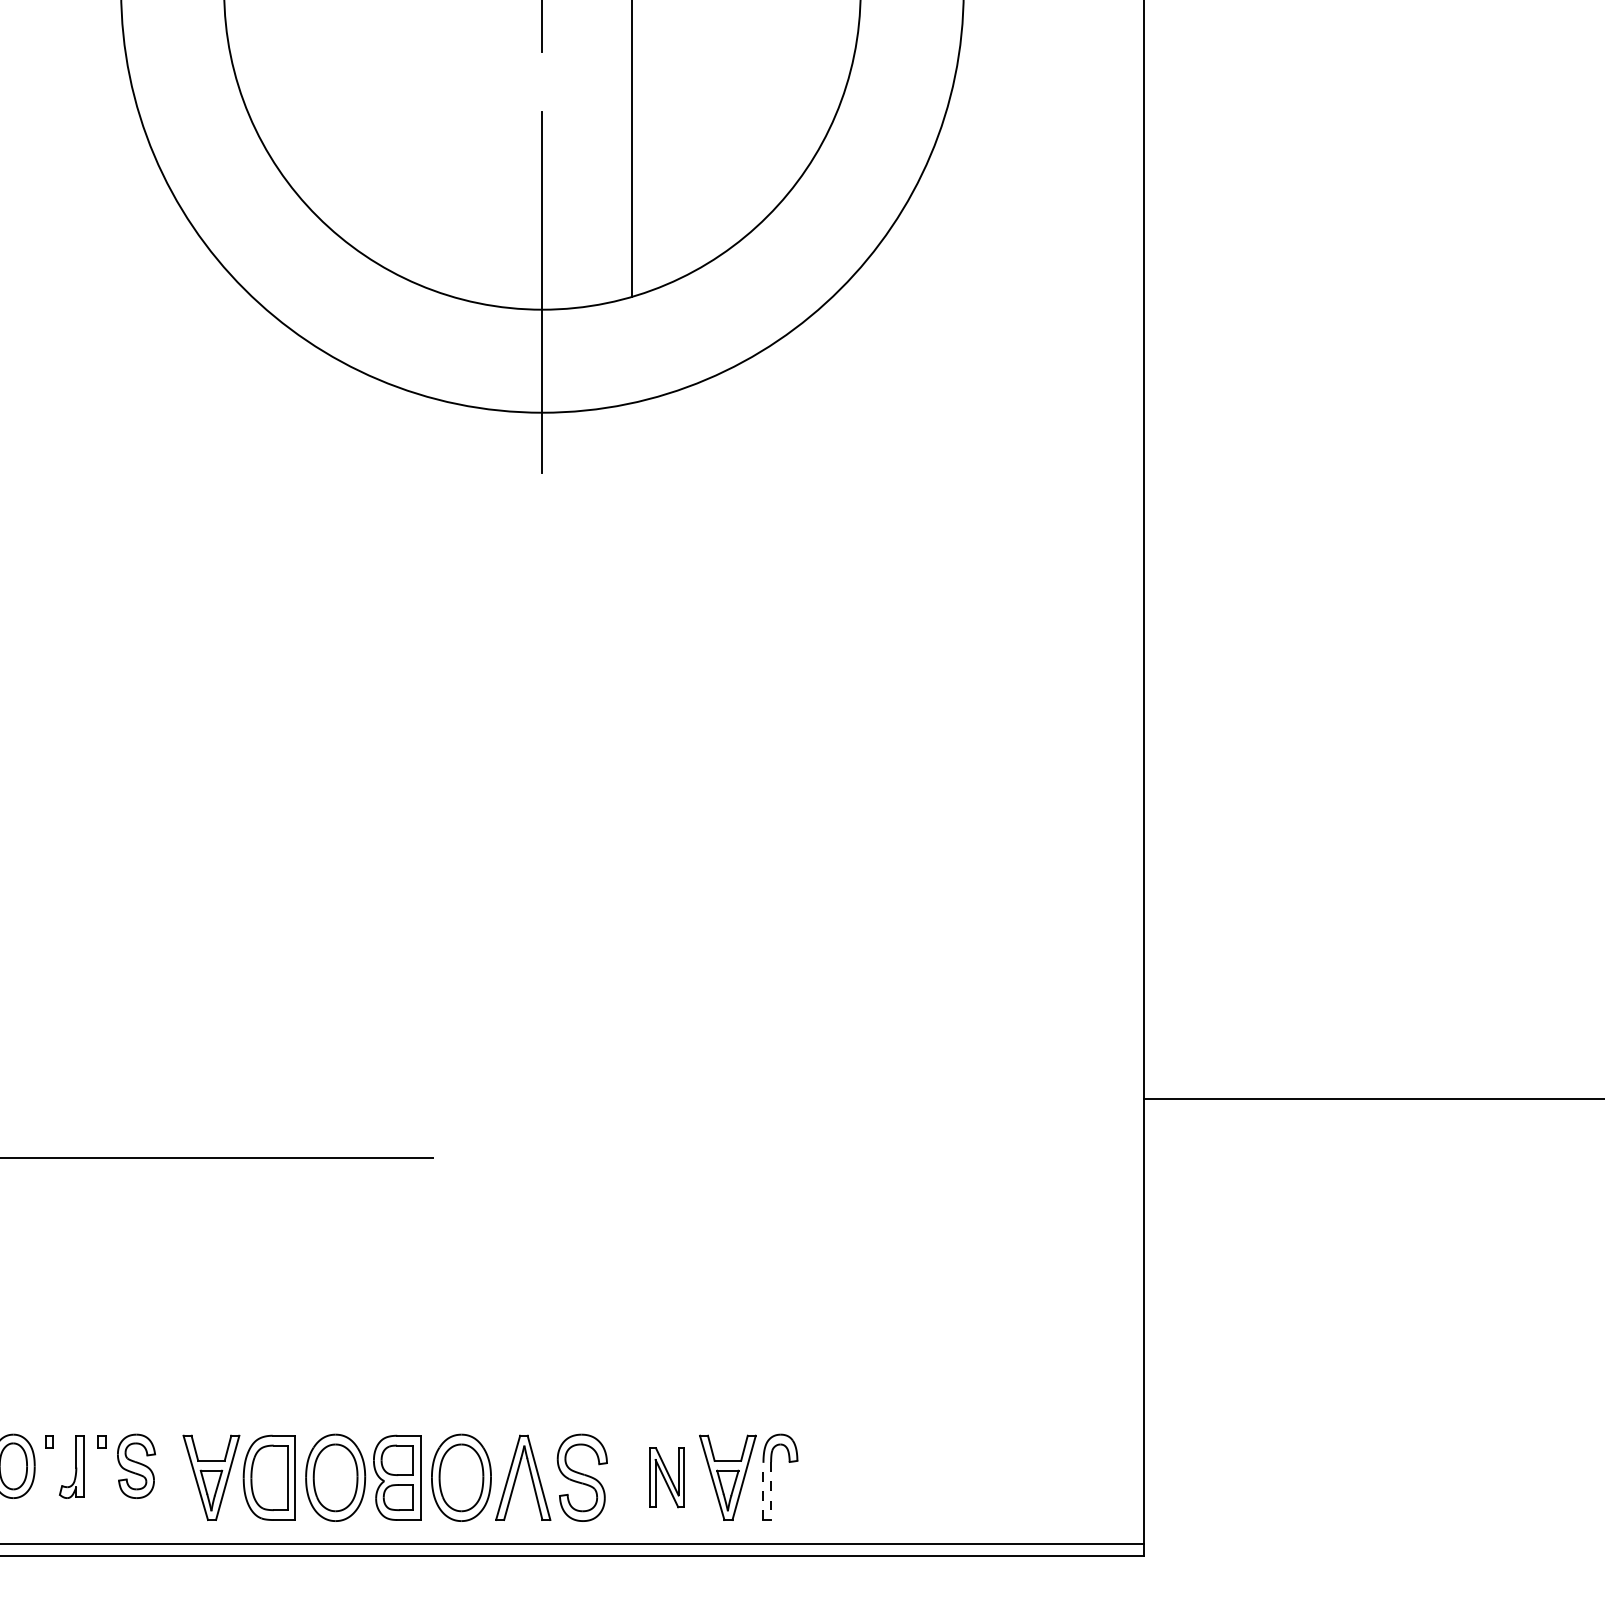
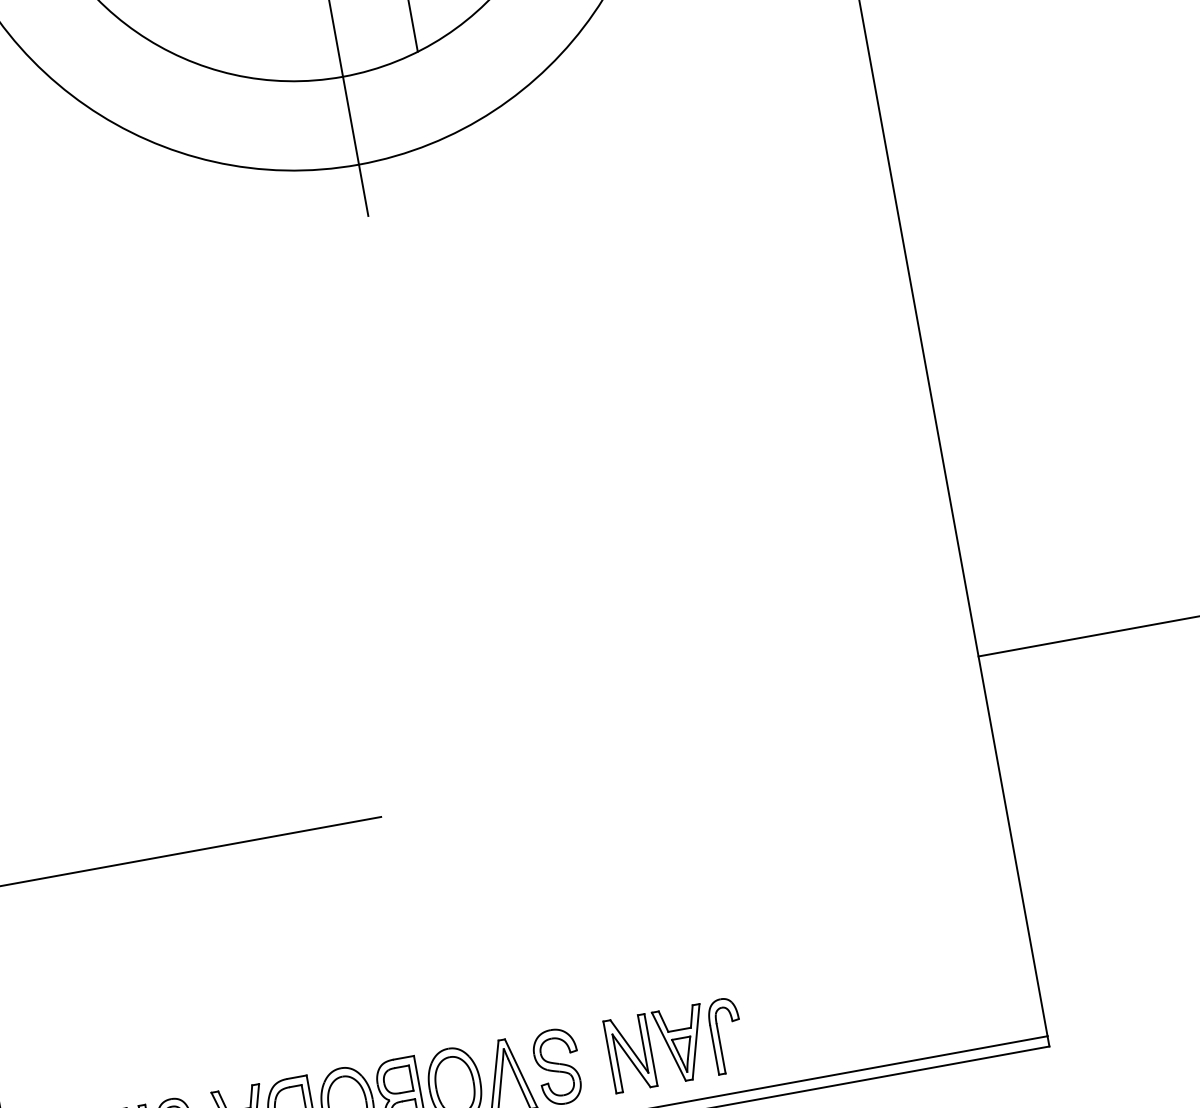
part: (666, 1477) -> (629, 1053), size x1.43
line: (763, 1491) -> (714, 1050), dashed -> solid
line: (771, 1491) -> (721, 1049), dashed -> solid

